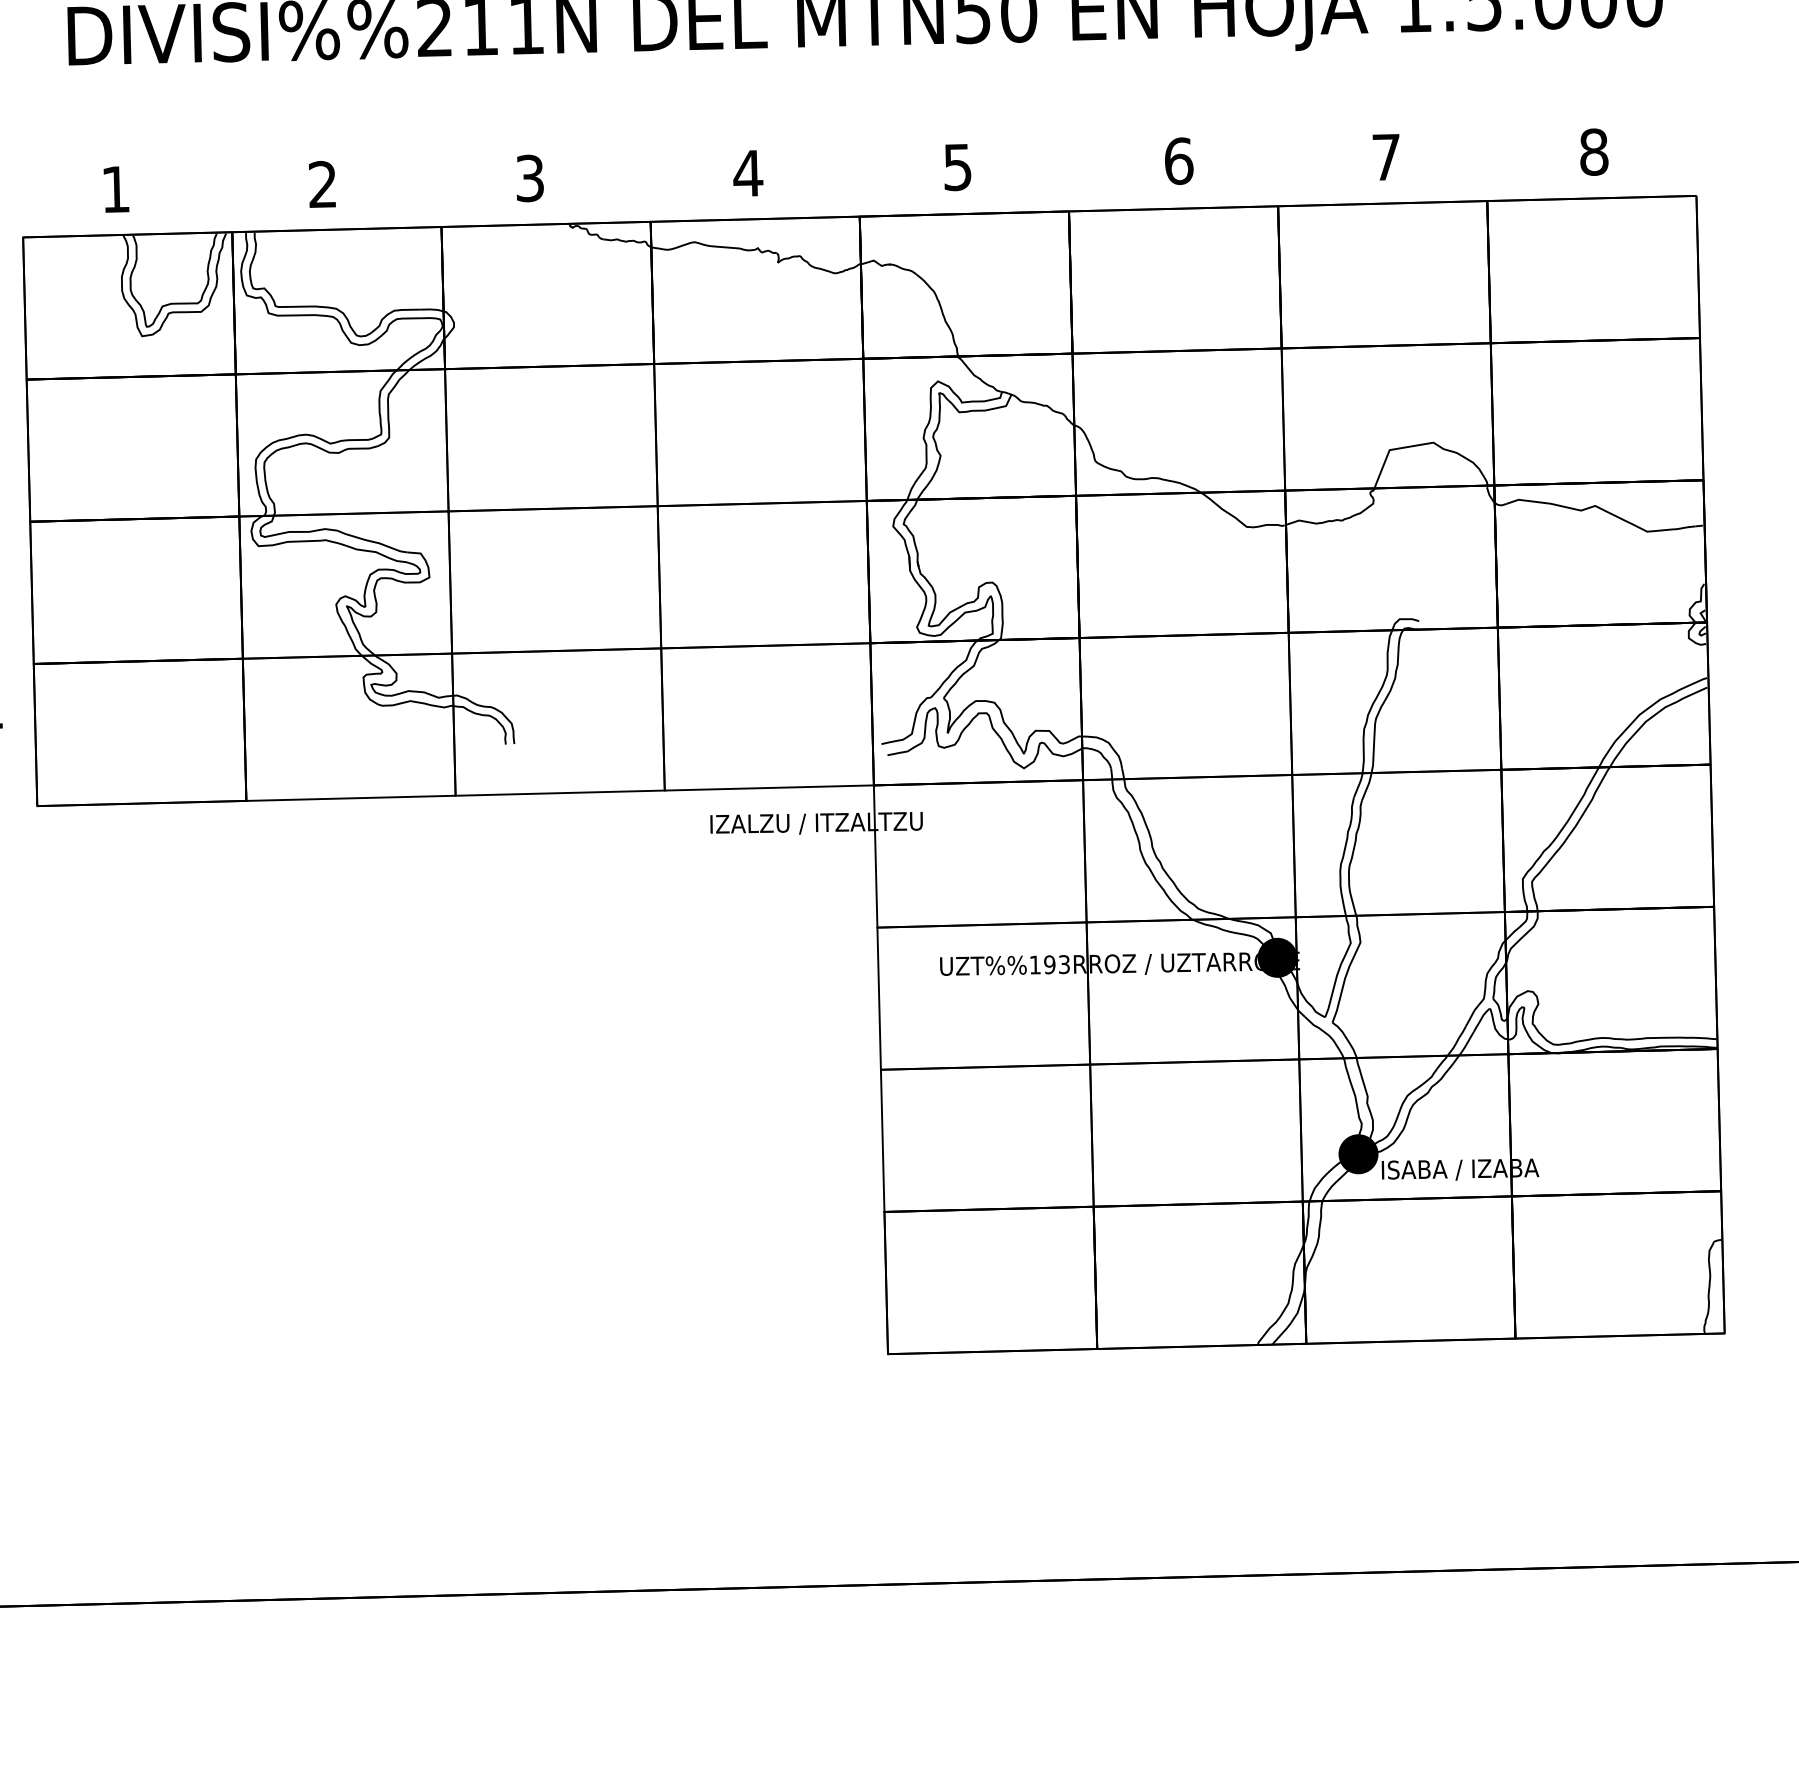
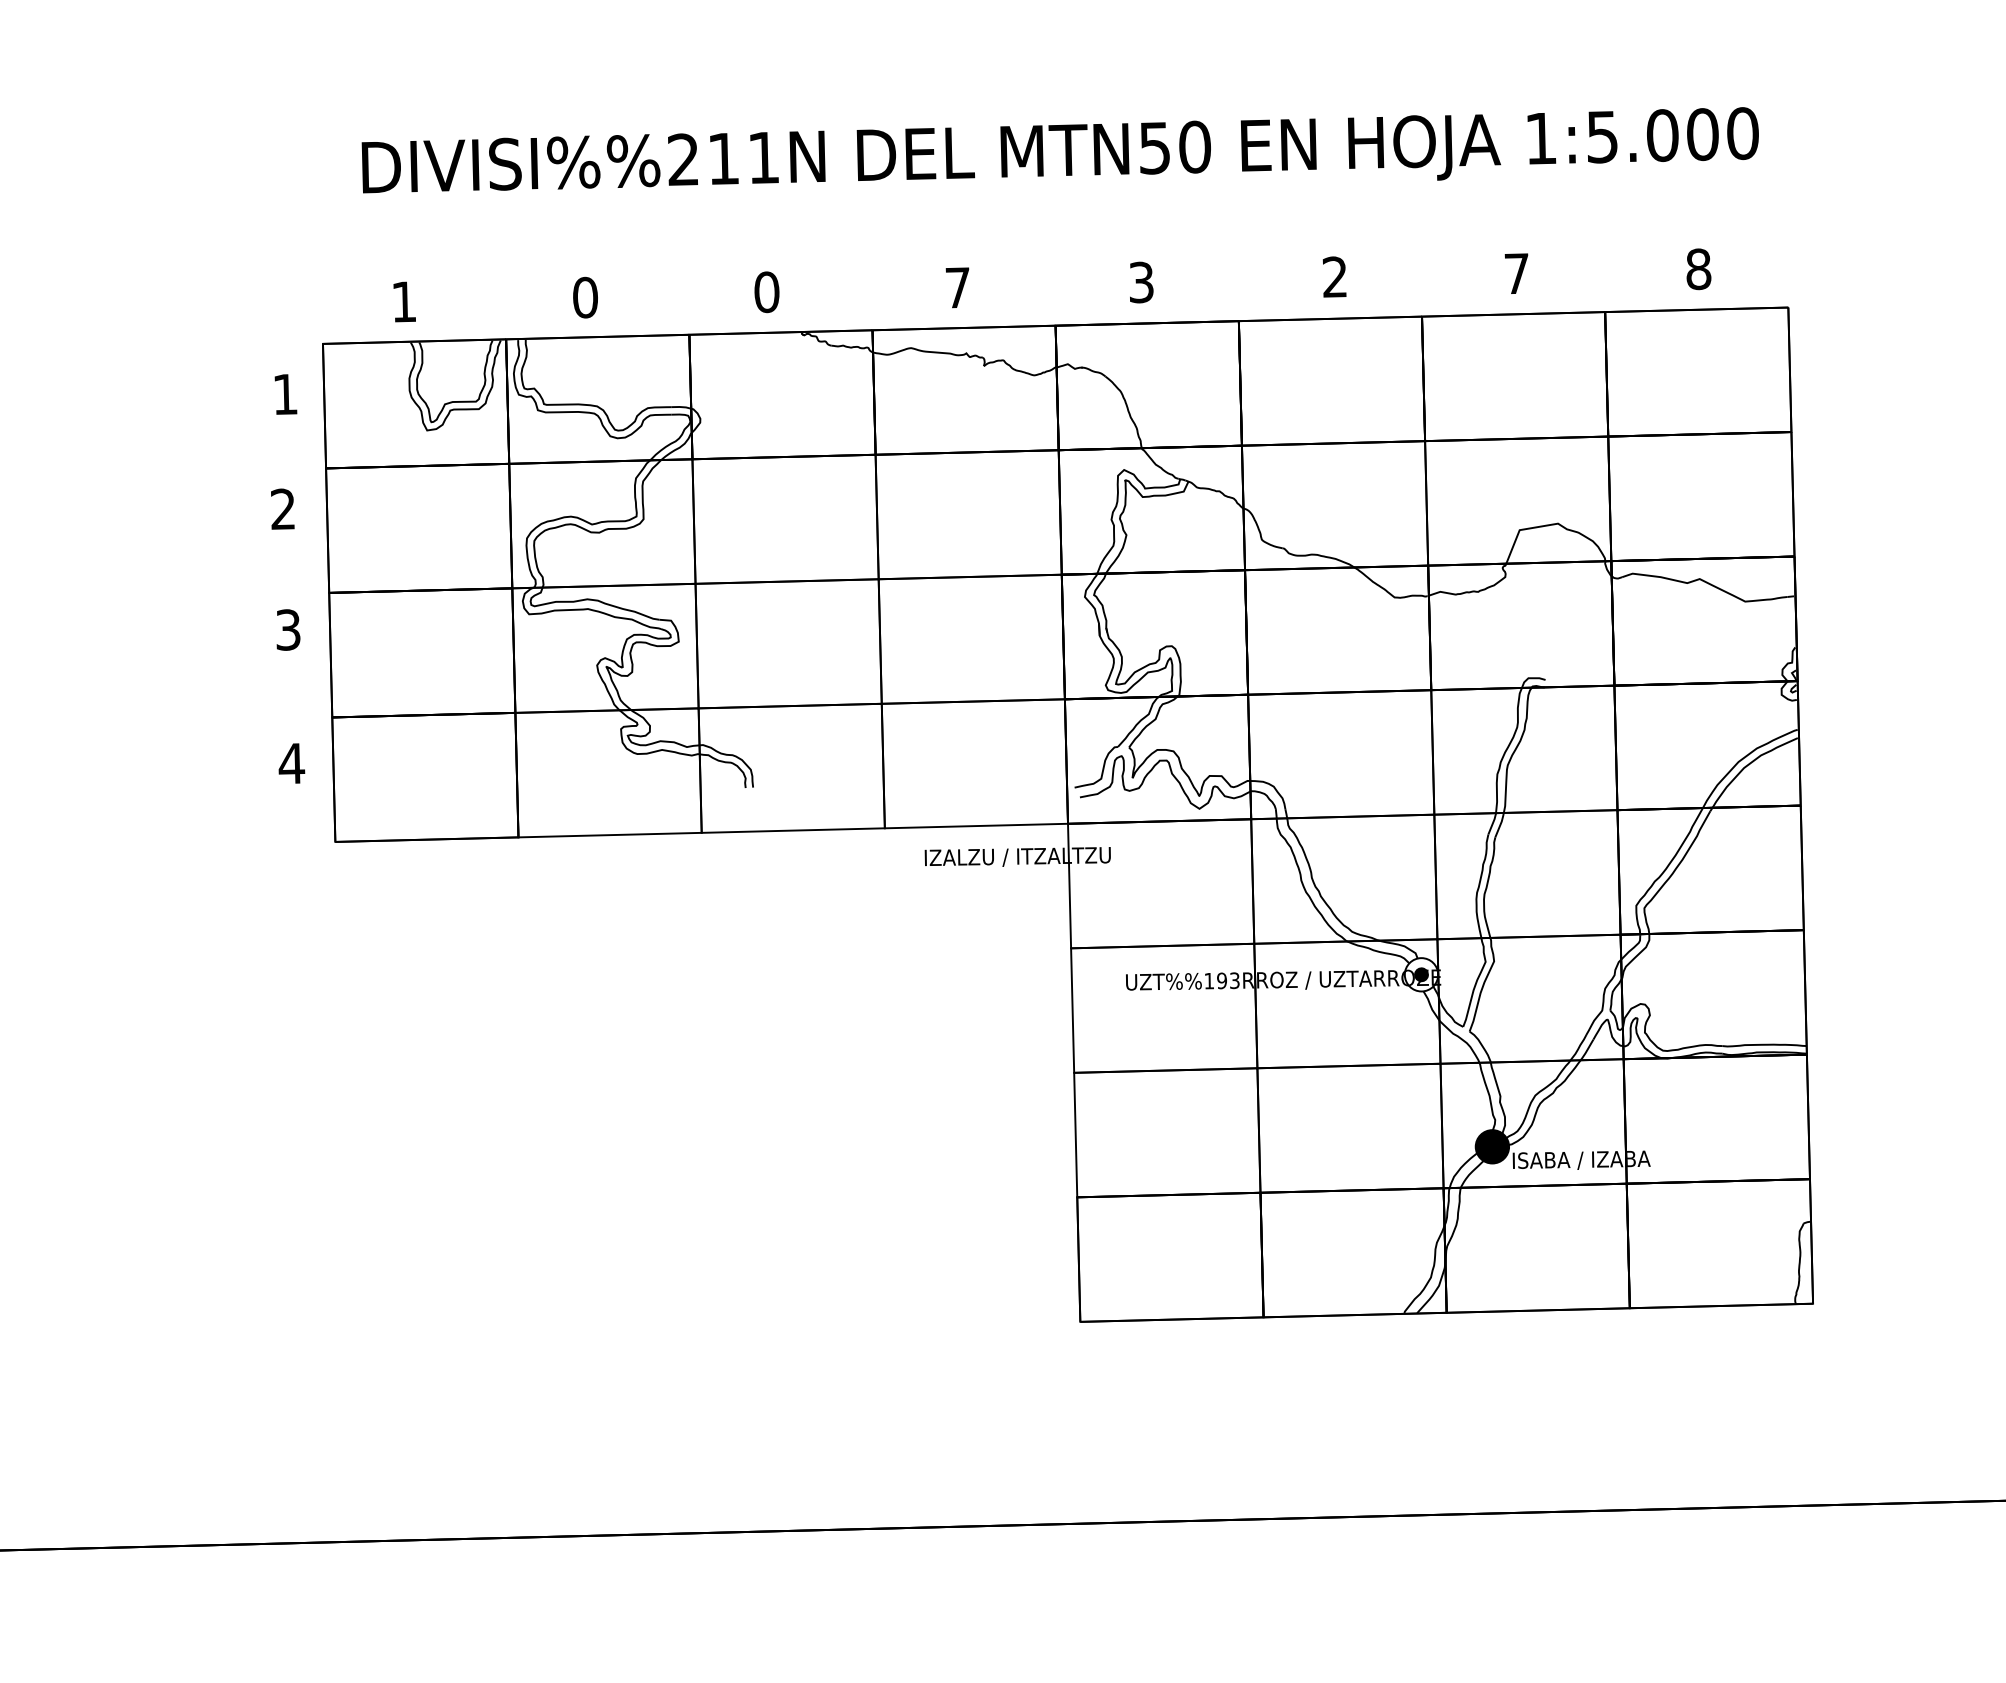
text: (1178, 160) -> (1334, 276), 6 -> 2
text: (957, 166) -> (1141, 281), 5 -> 3
text: (747, 173) -> (957, 287), 4 -> 7
text: (529, 178) -> (766, 292), 3 -> 0
text: (322, 184) -> (585, 297), 2 -> 0
fill: (1277, 957) -> (1421, 974), removed
fill: (1277, 957) -> (1421, 974), removed

